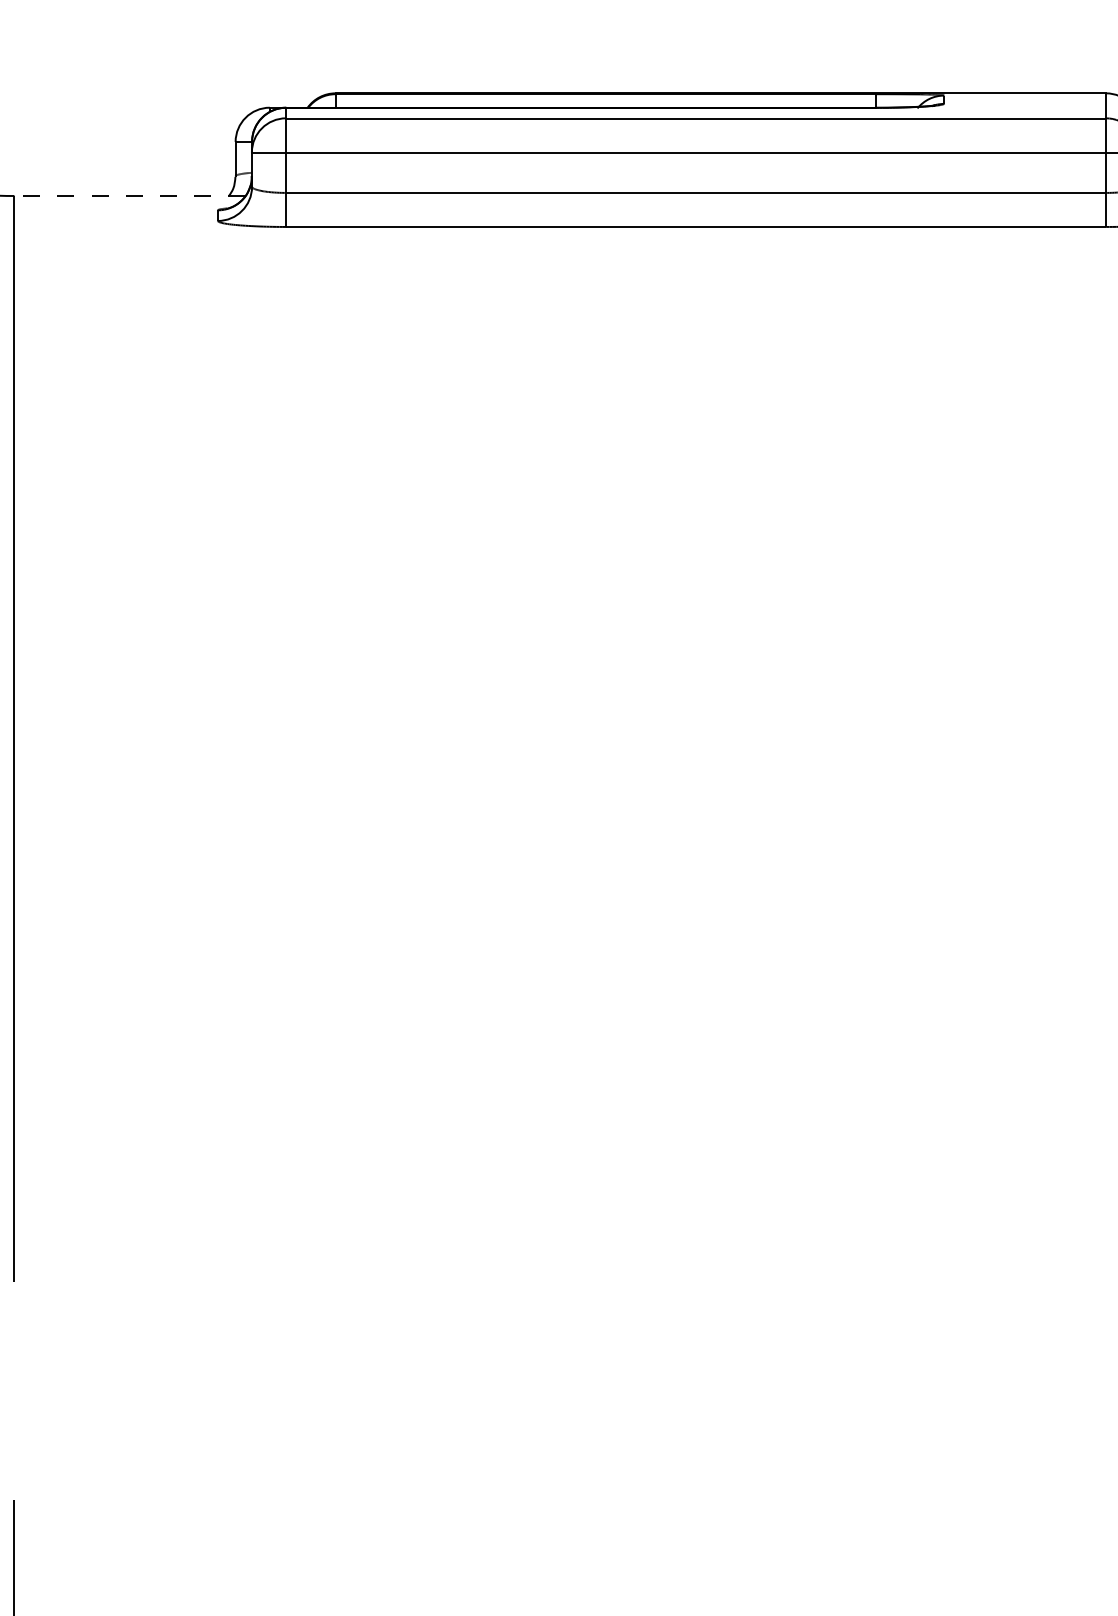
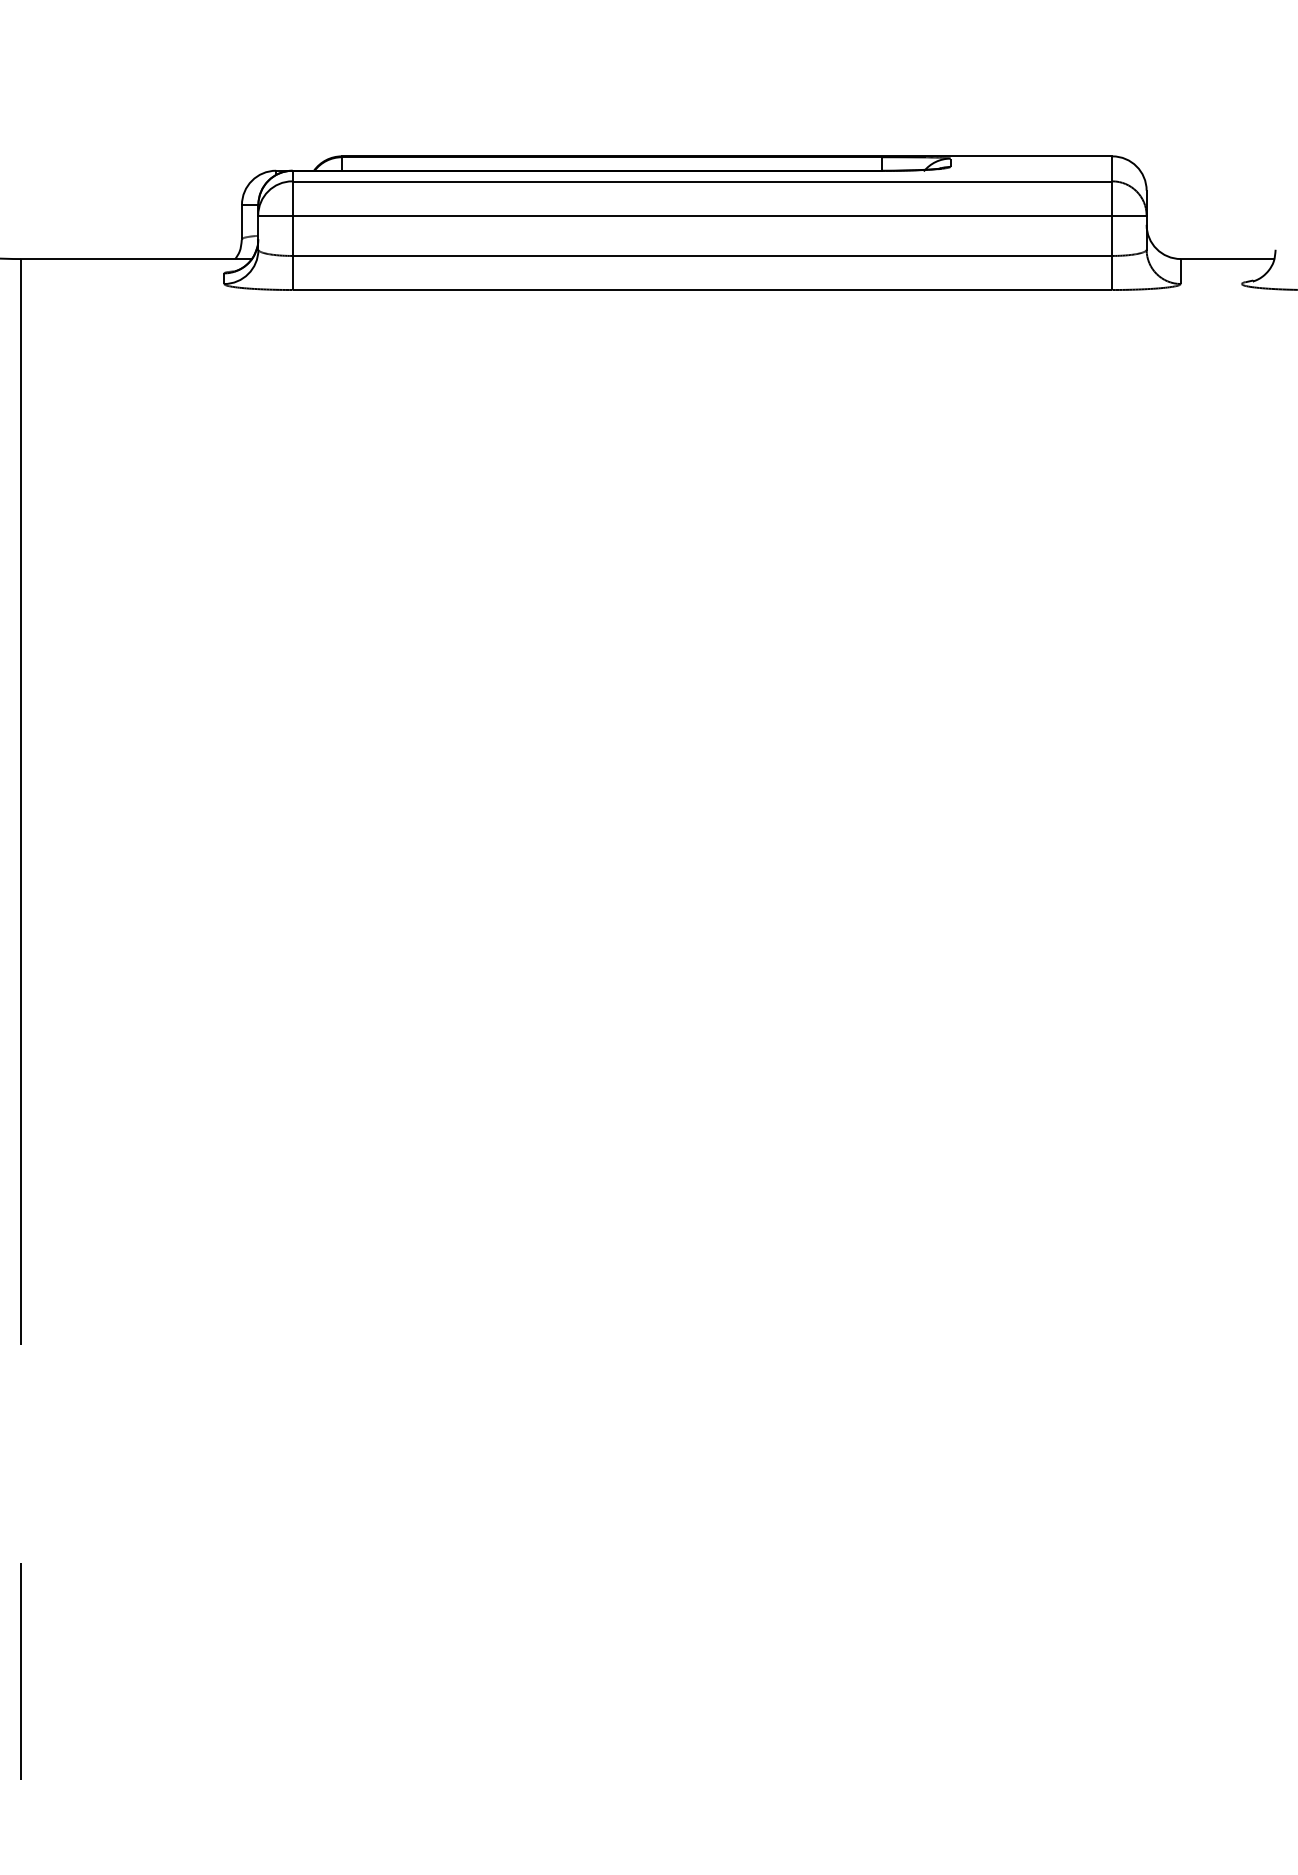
line: (130, 196) -> (136, 259), dashed -> solid

